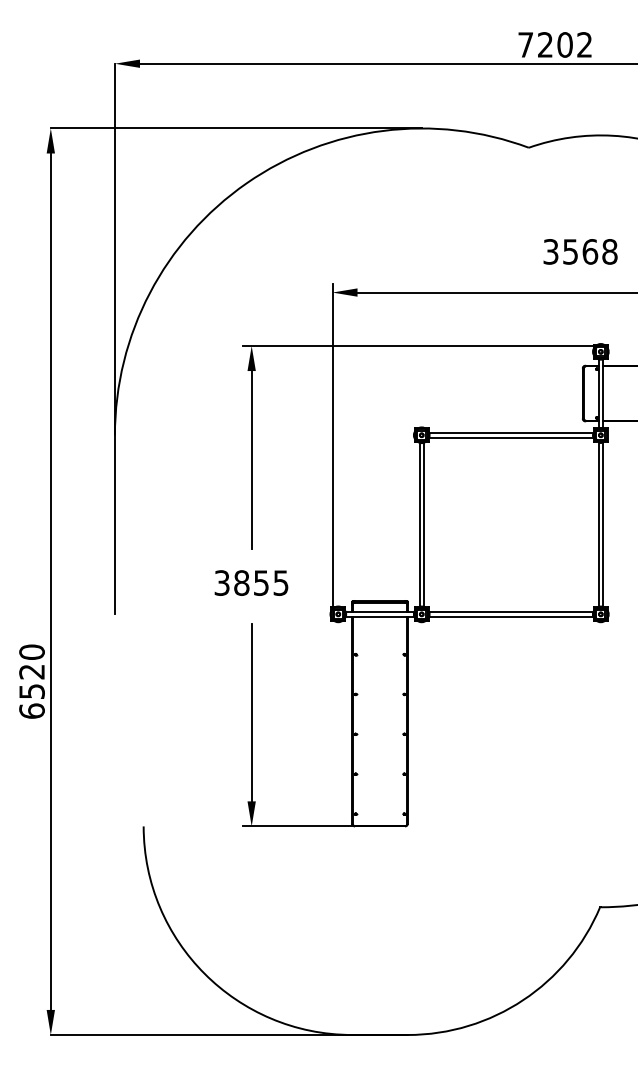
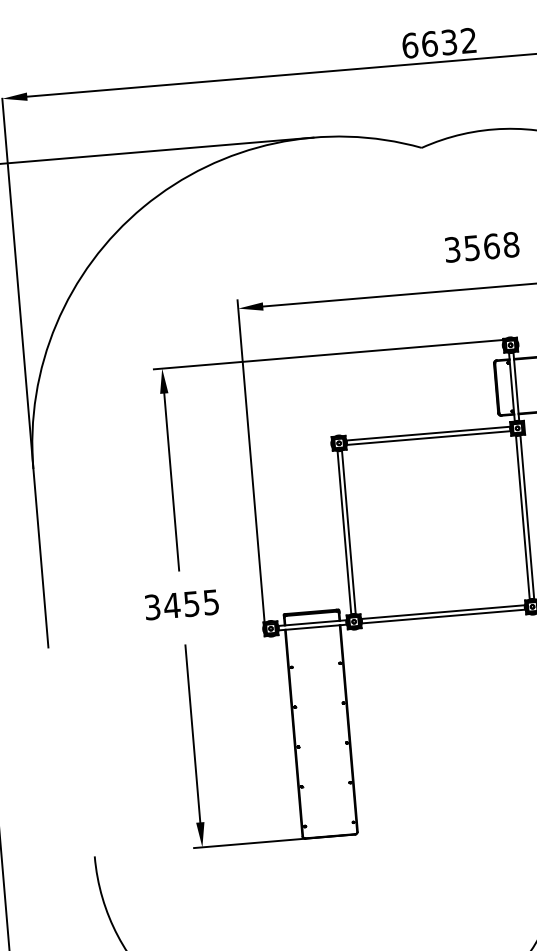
text: (545, 44) -> (429, 43), 7202 -> 6632
text: (241, 582) -> (171, 605), 3855 -> 3455

